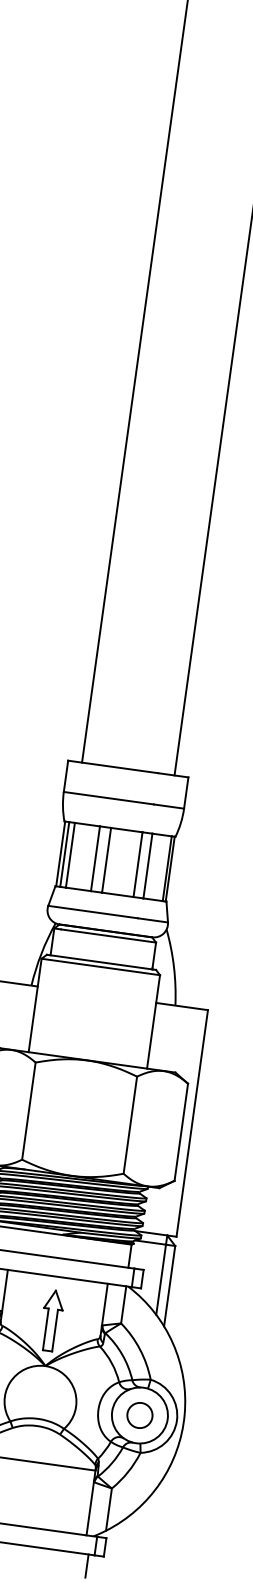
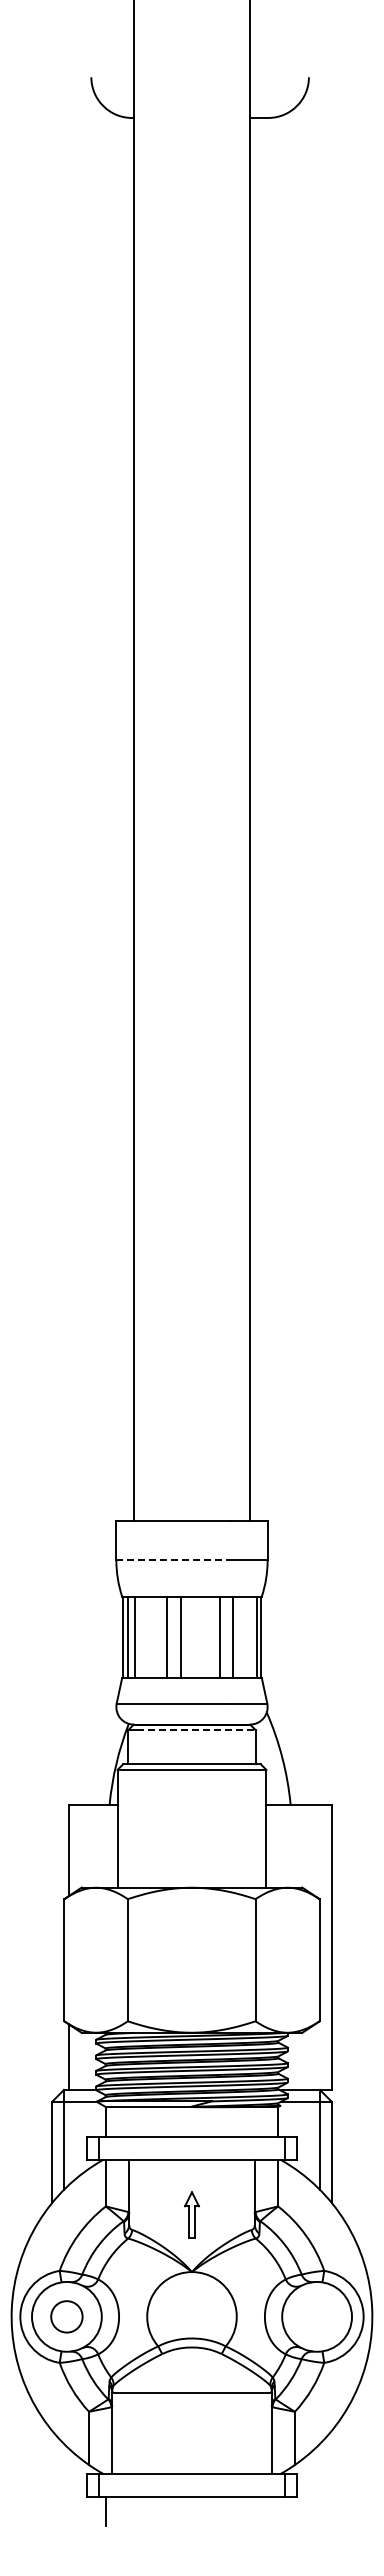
line: (109, 798) -> (173, 1560), solid -> dashed
line: (108, 936) -> (196, 1730), solid -> dashed
part: (51, 1320) -> (191, 2214), size x0.6
circle: (139, 1415) -> (316, 2316), removed
line: (87, 1565) -> (277, 2511), removed

